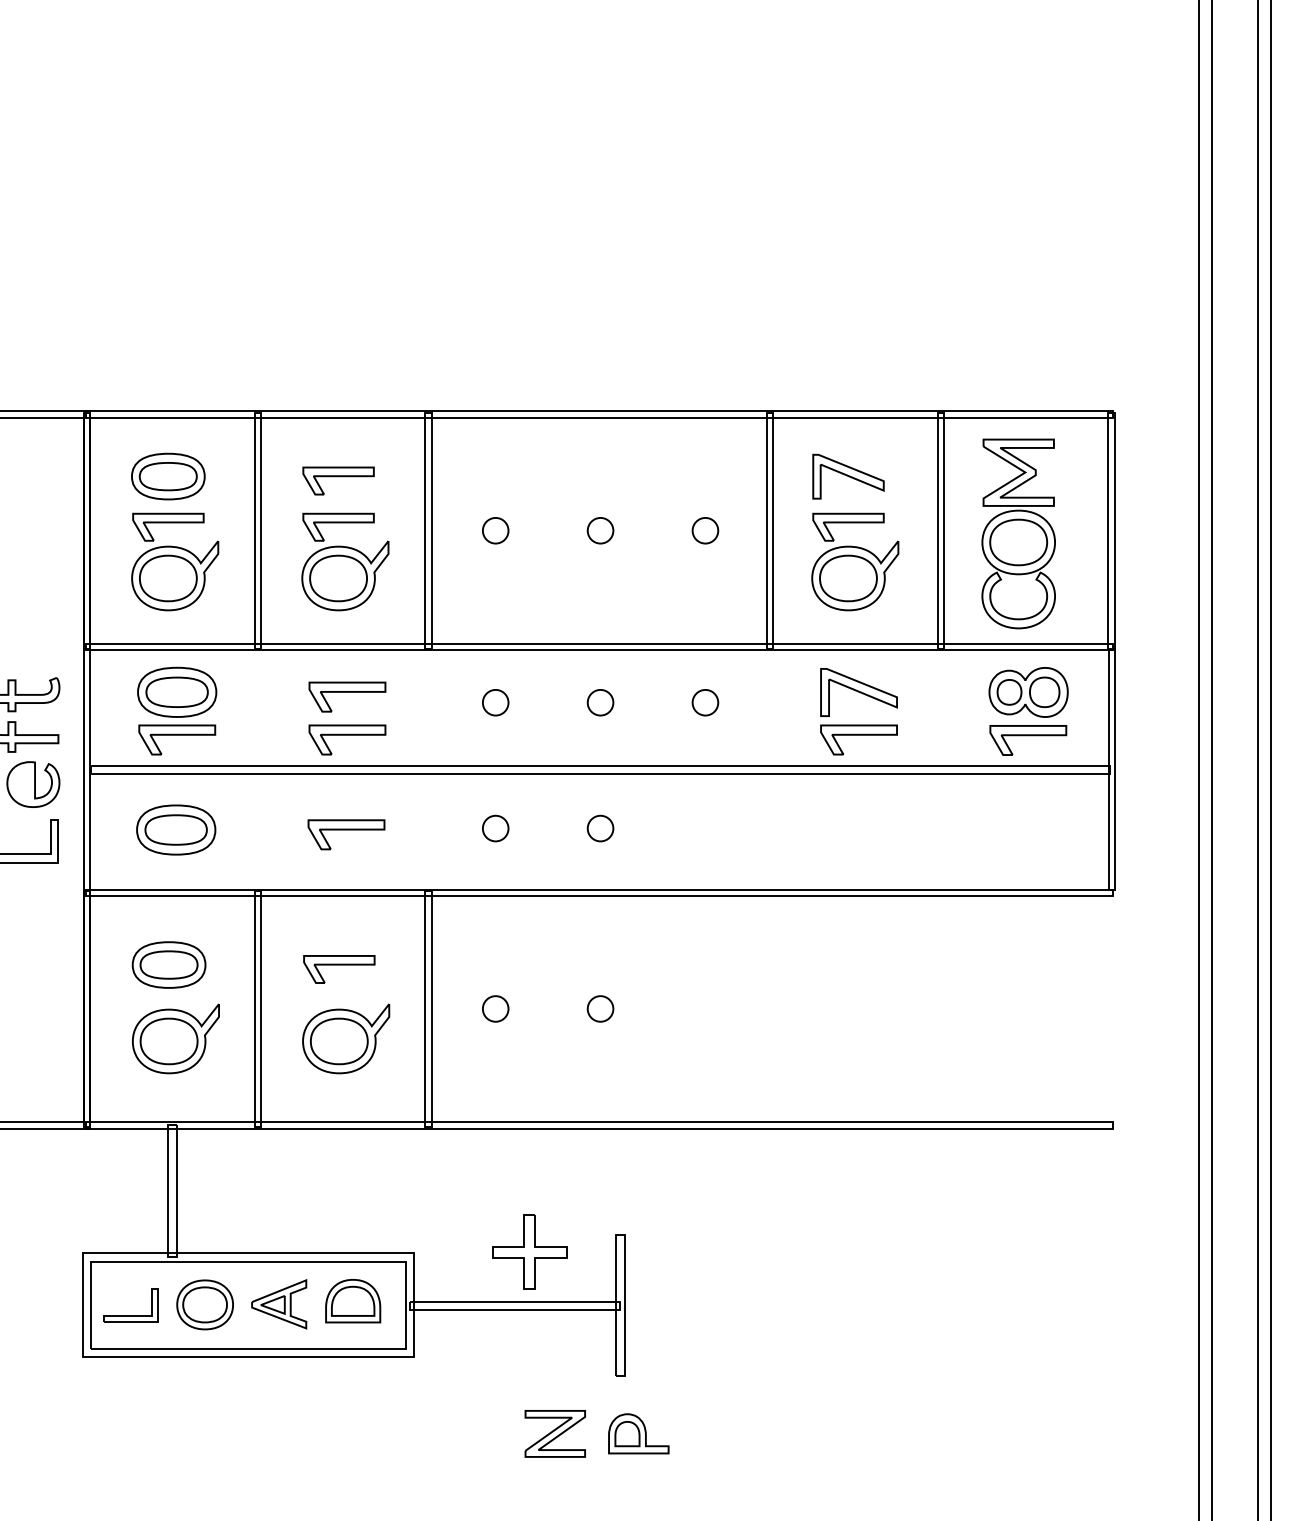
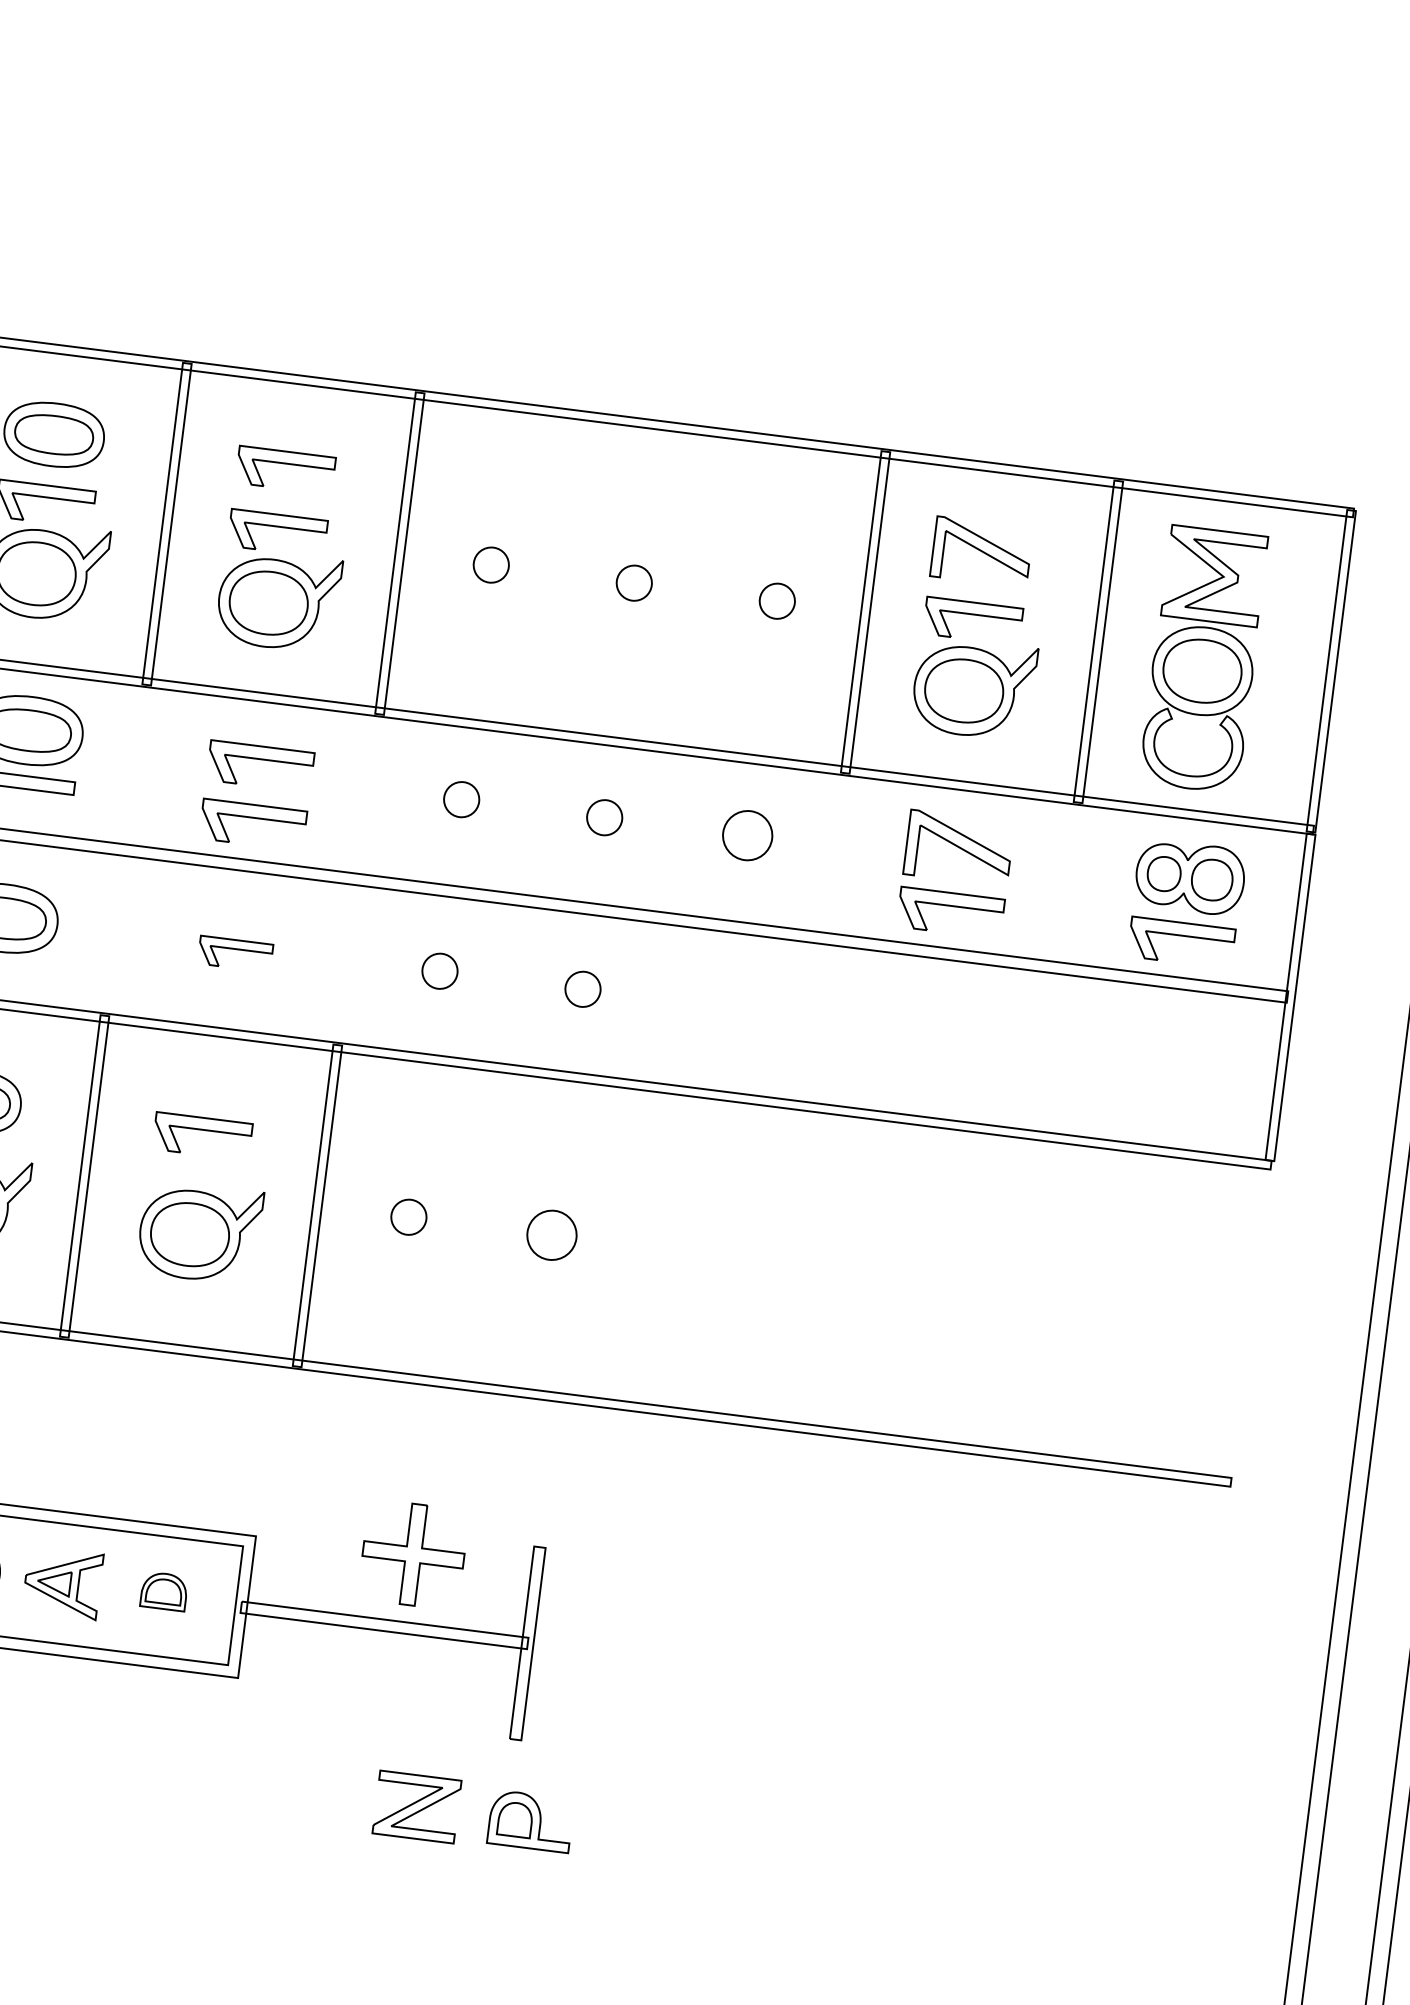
part: (705, 702) -> (747, 835), size x1.4
part: (346, 834) -> (235, 953), size x0.7
part: (600, 1008) -> (551, 1234), size x1.4
part: (353, 1301) -> (164, 1591), size x0.6

